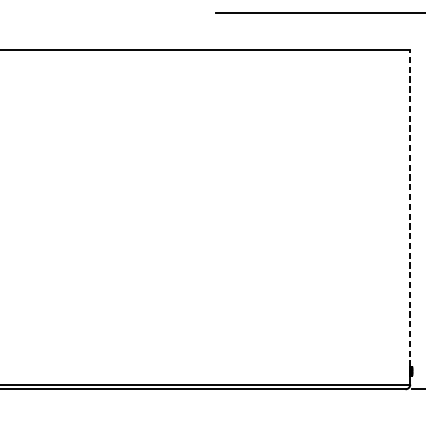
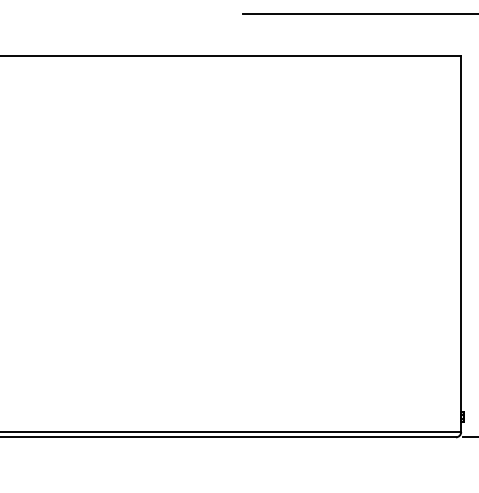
line: (410, 207) -> (461, 233), dashed -> solid

